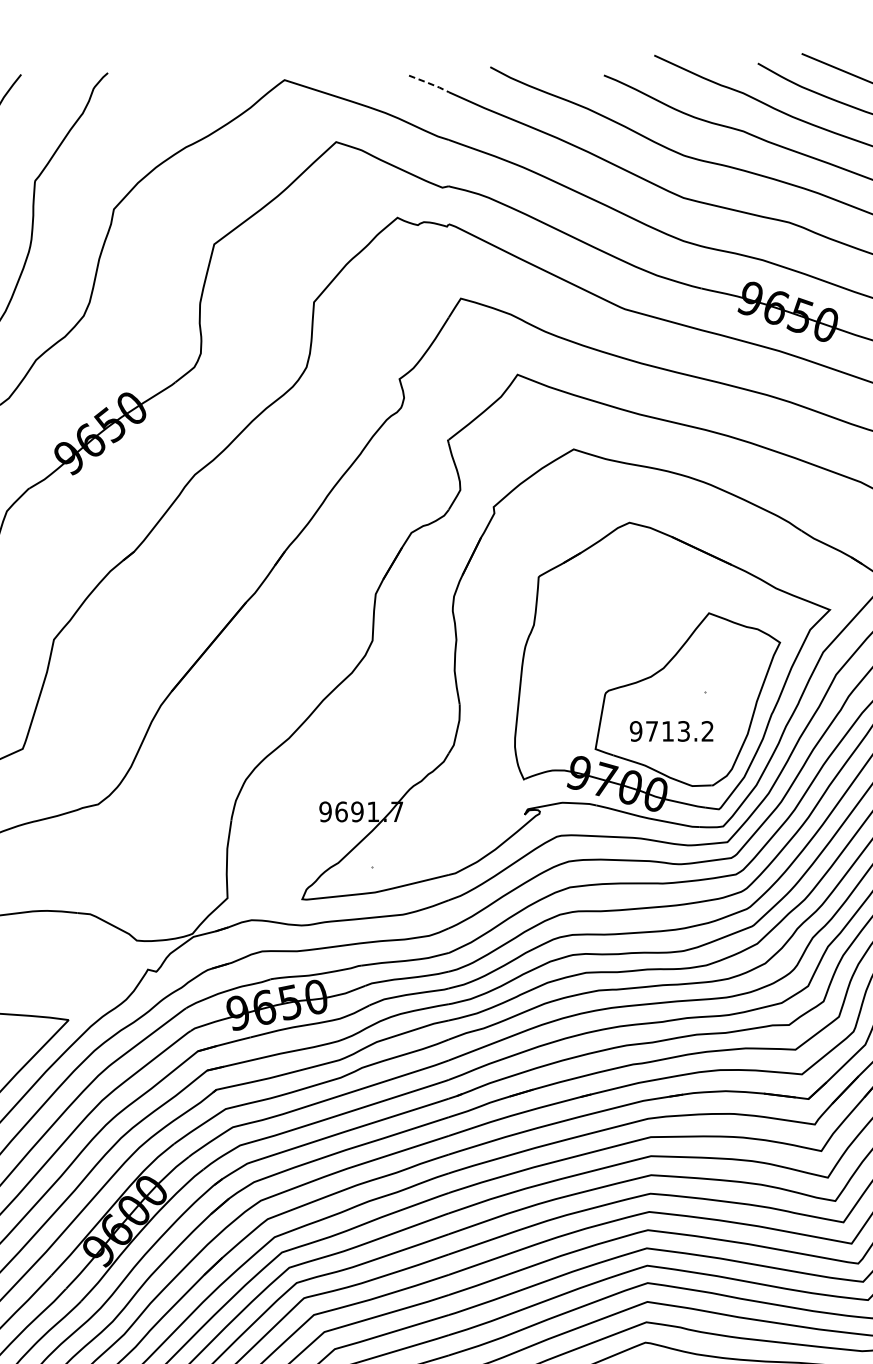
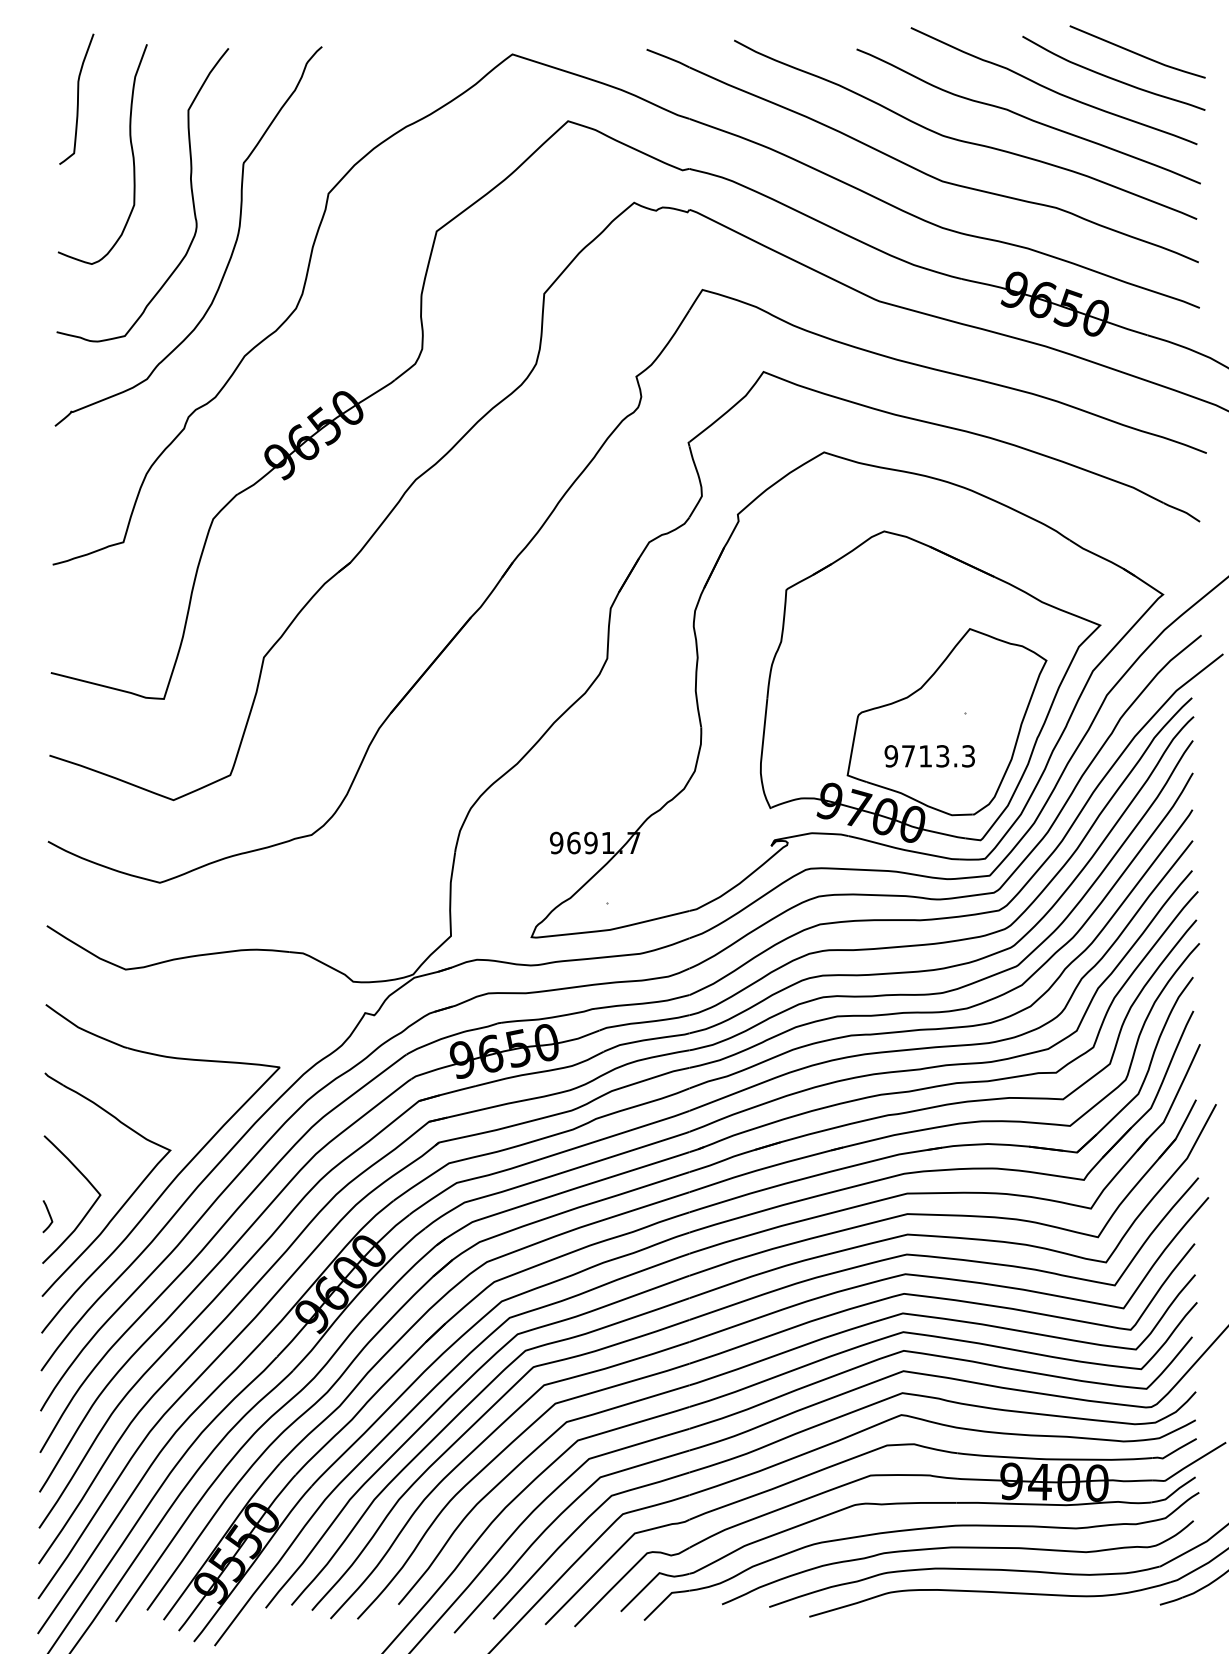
line: (429, 83) -> (668, 58), dashed -> solid
text: (707, 731) -> (968, 756), 9713.2 -> 9713.3

